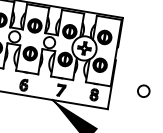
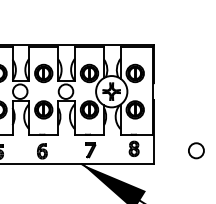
circle: (143, 91) -> (196, 150), moved

